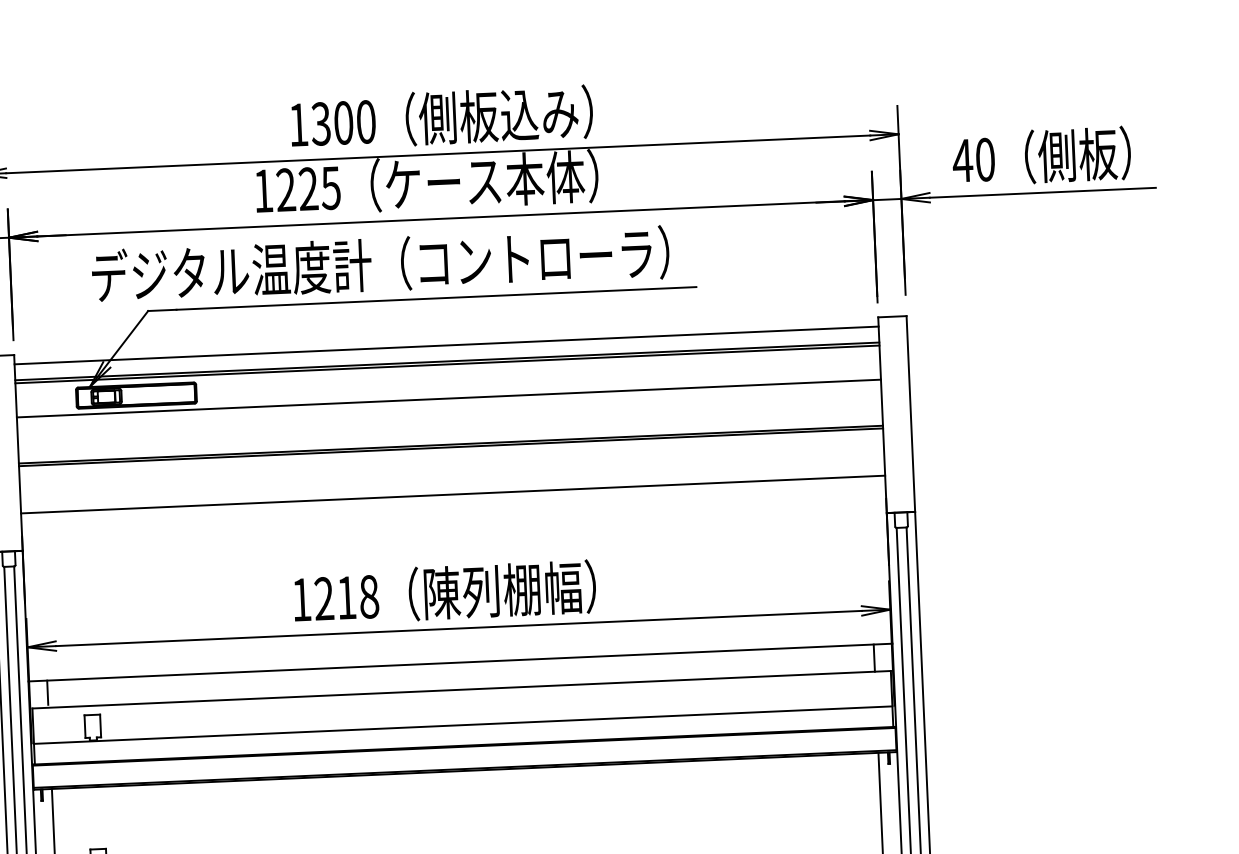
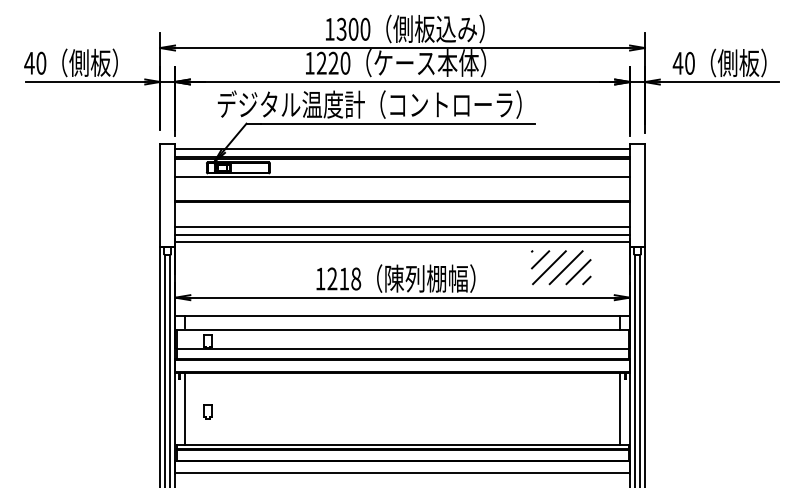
text: (331, 186) -> (345, 62), 1225 -> 1220
line: (453, 510) -> (402, 235), added
line: (454, 523) -> (402, 242), added
part: (758, 558) -> (561, 267), added

